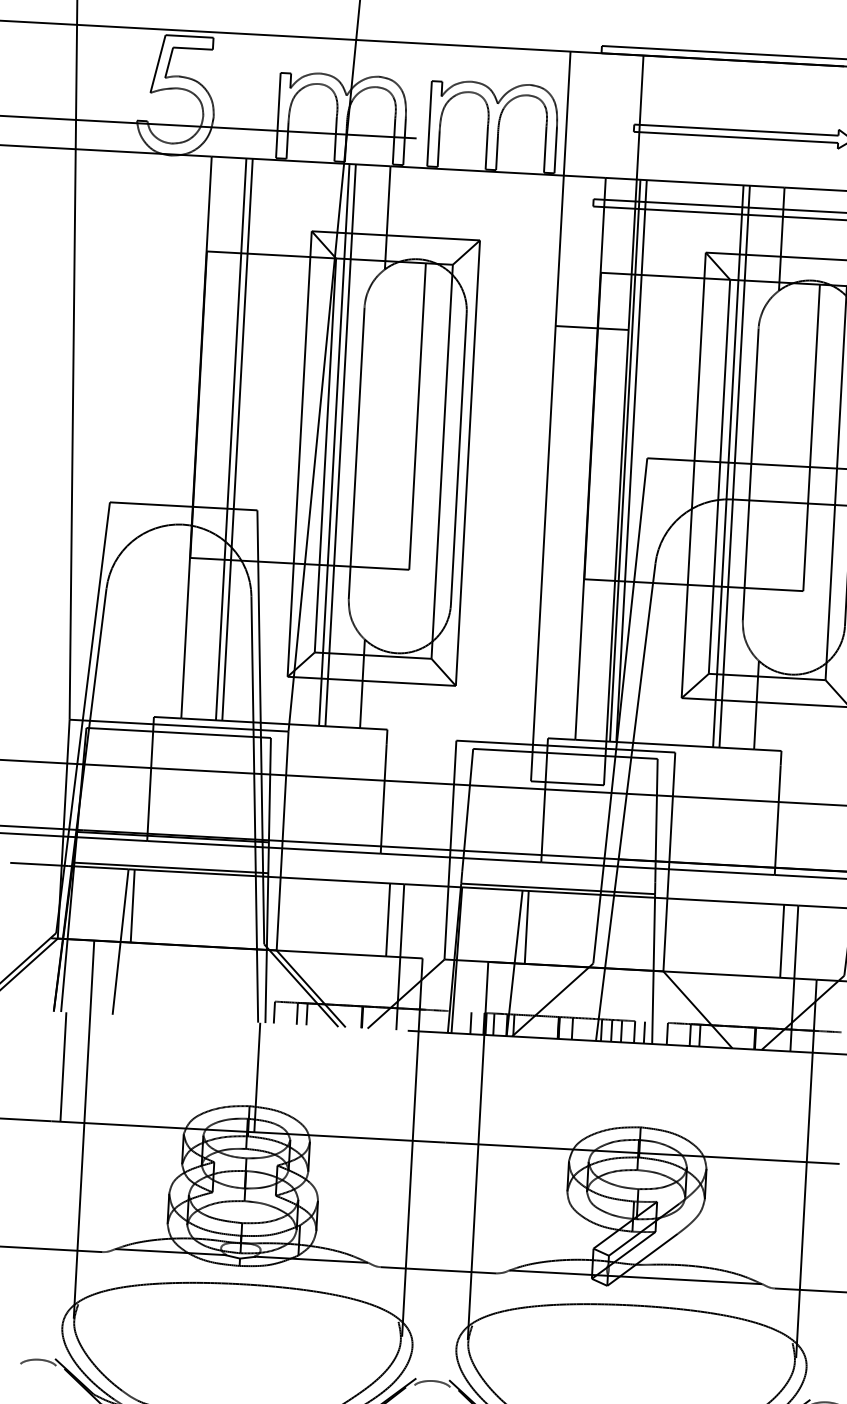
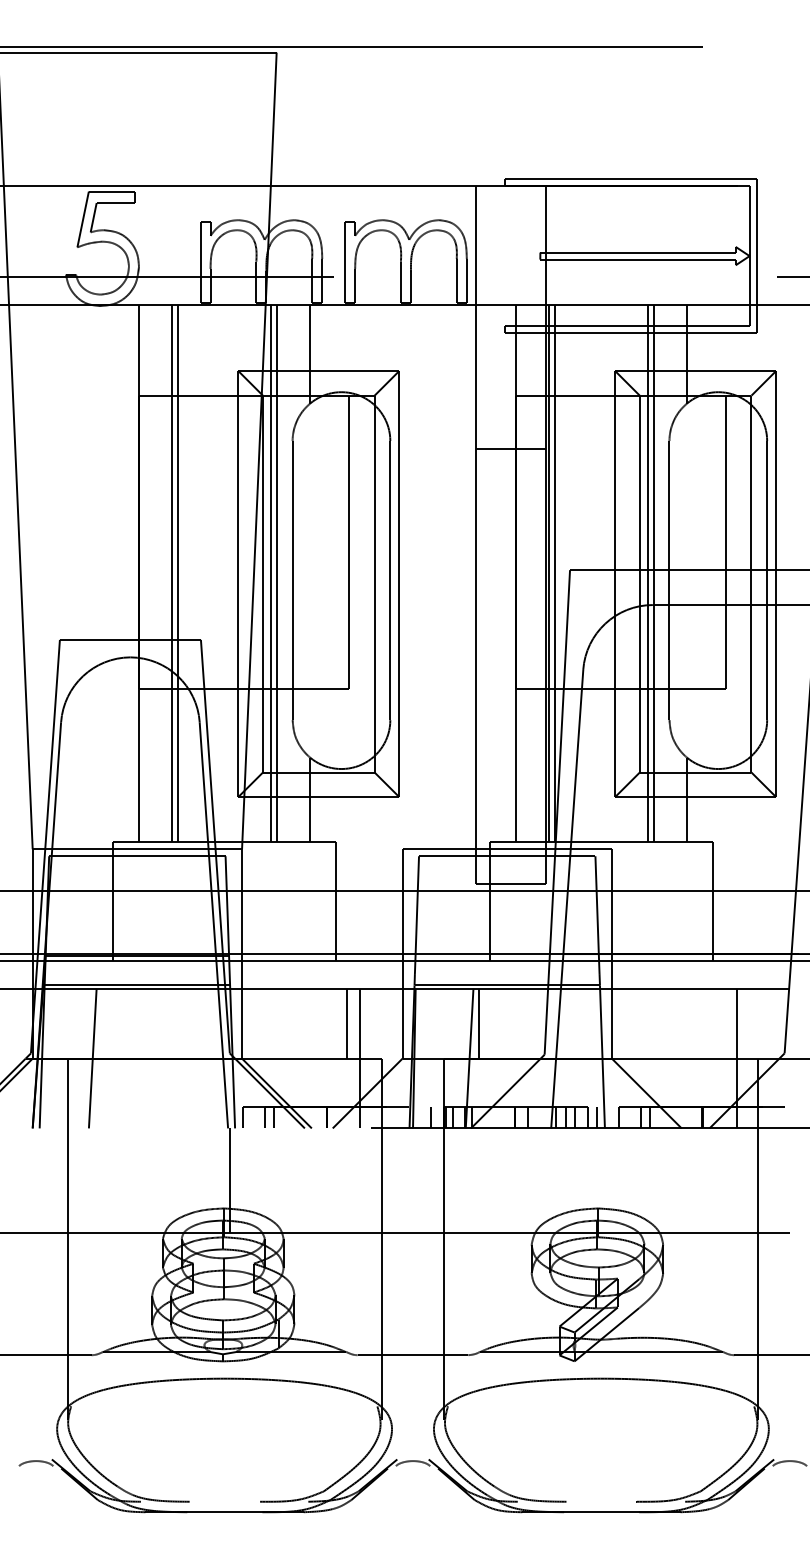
line: (132, 905) -> (102, 1023), removed
line: (782, 941) -> (723, 1023), removed
line: (63, 1066) -> (44, 1180), removed

